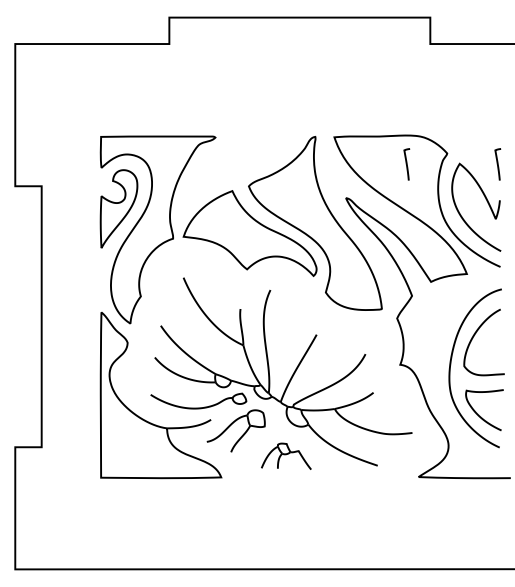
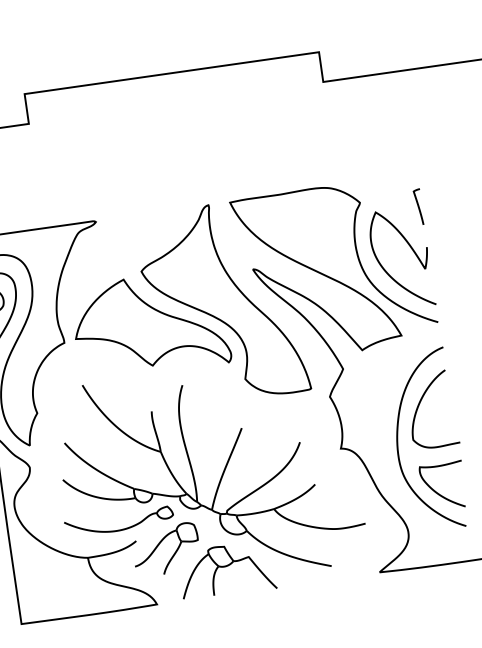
curve: (406, 164) -> (315, 221), removed
part: (286, 456) -> (227, 570), size x1.67

